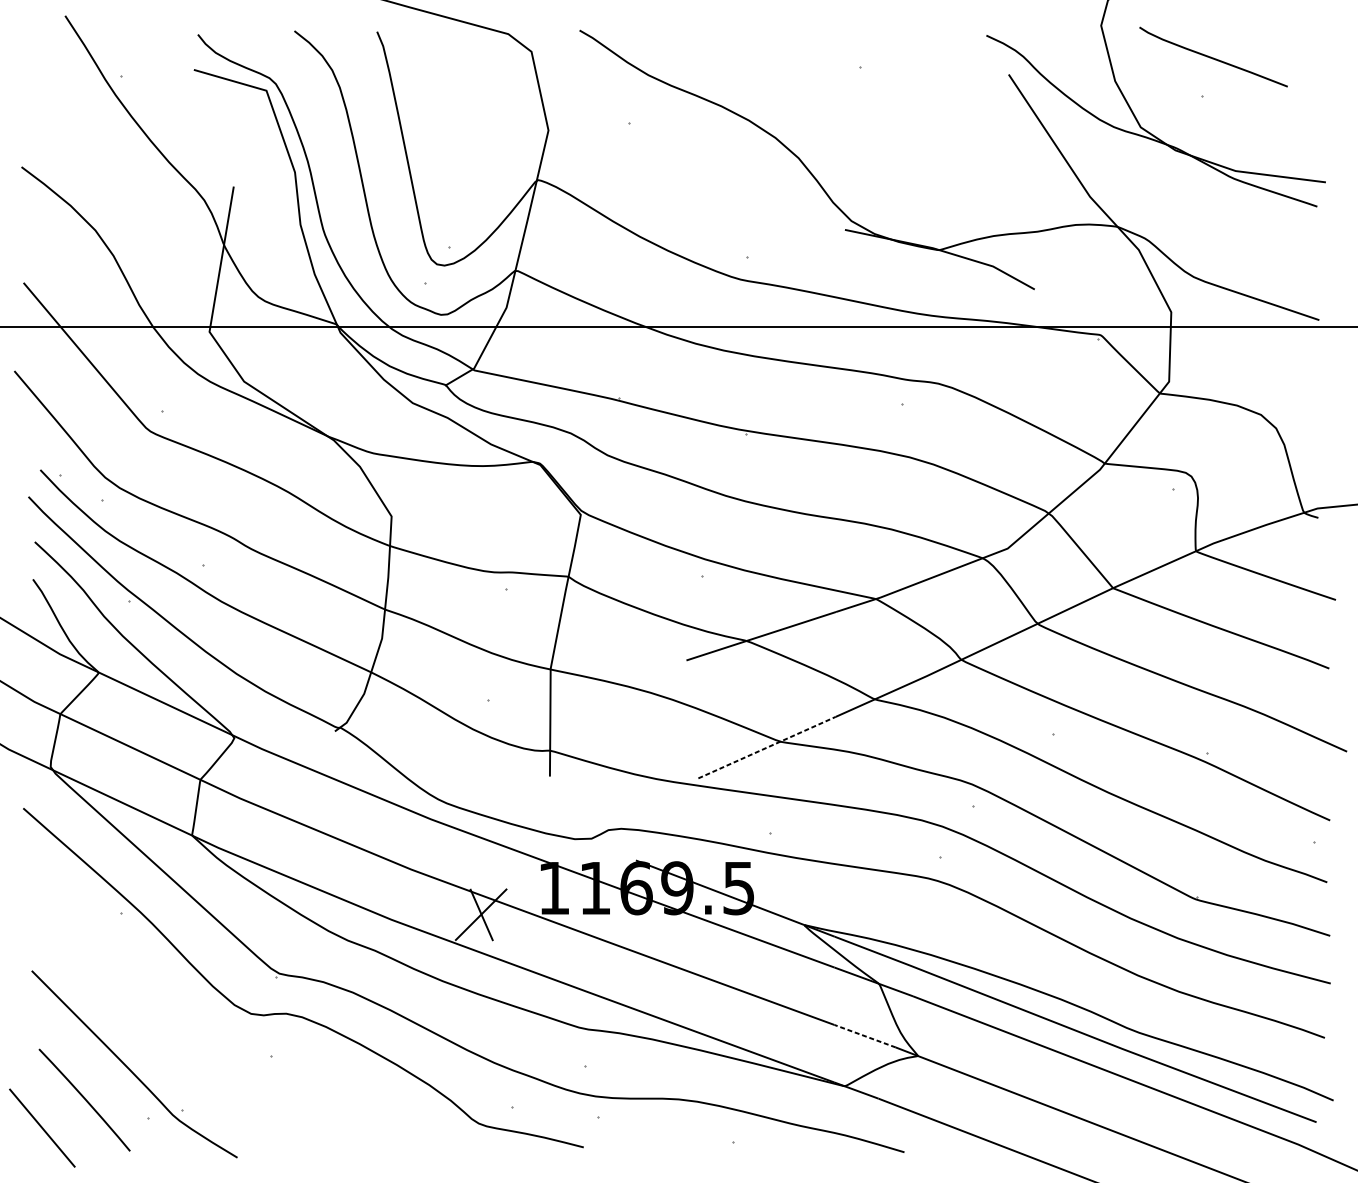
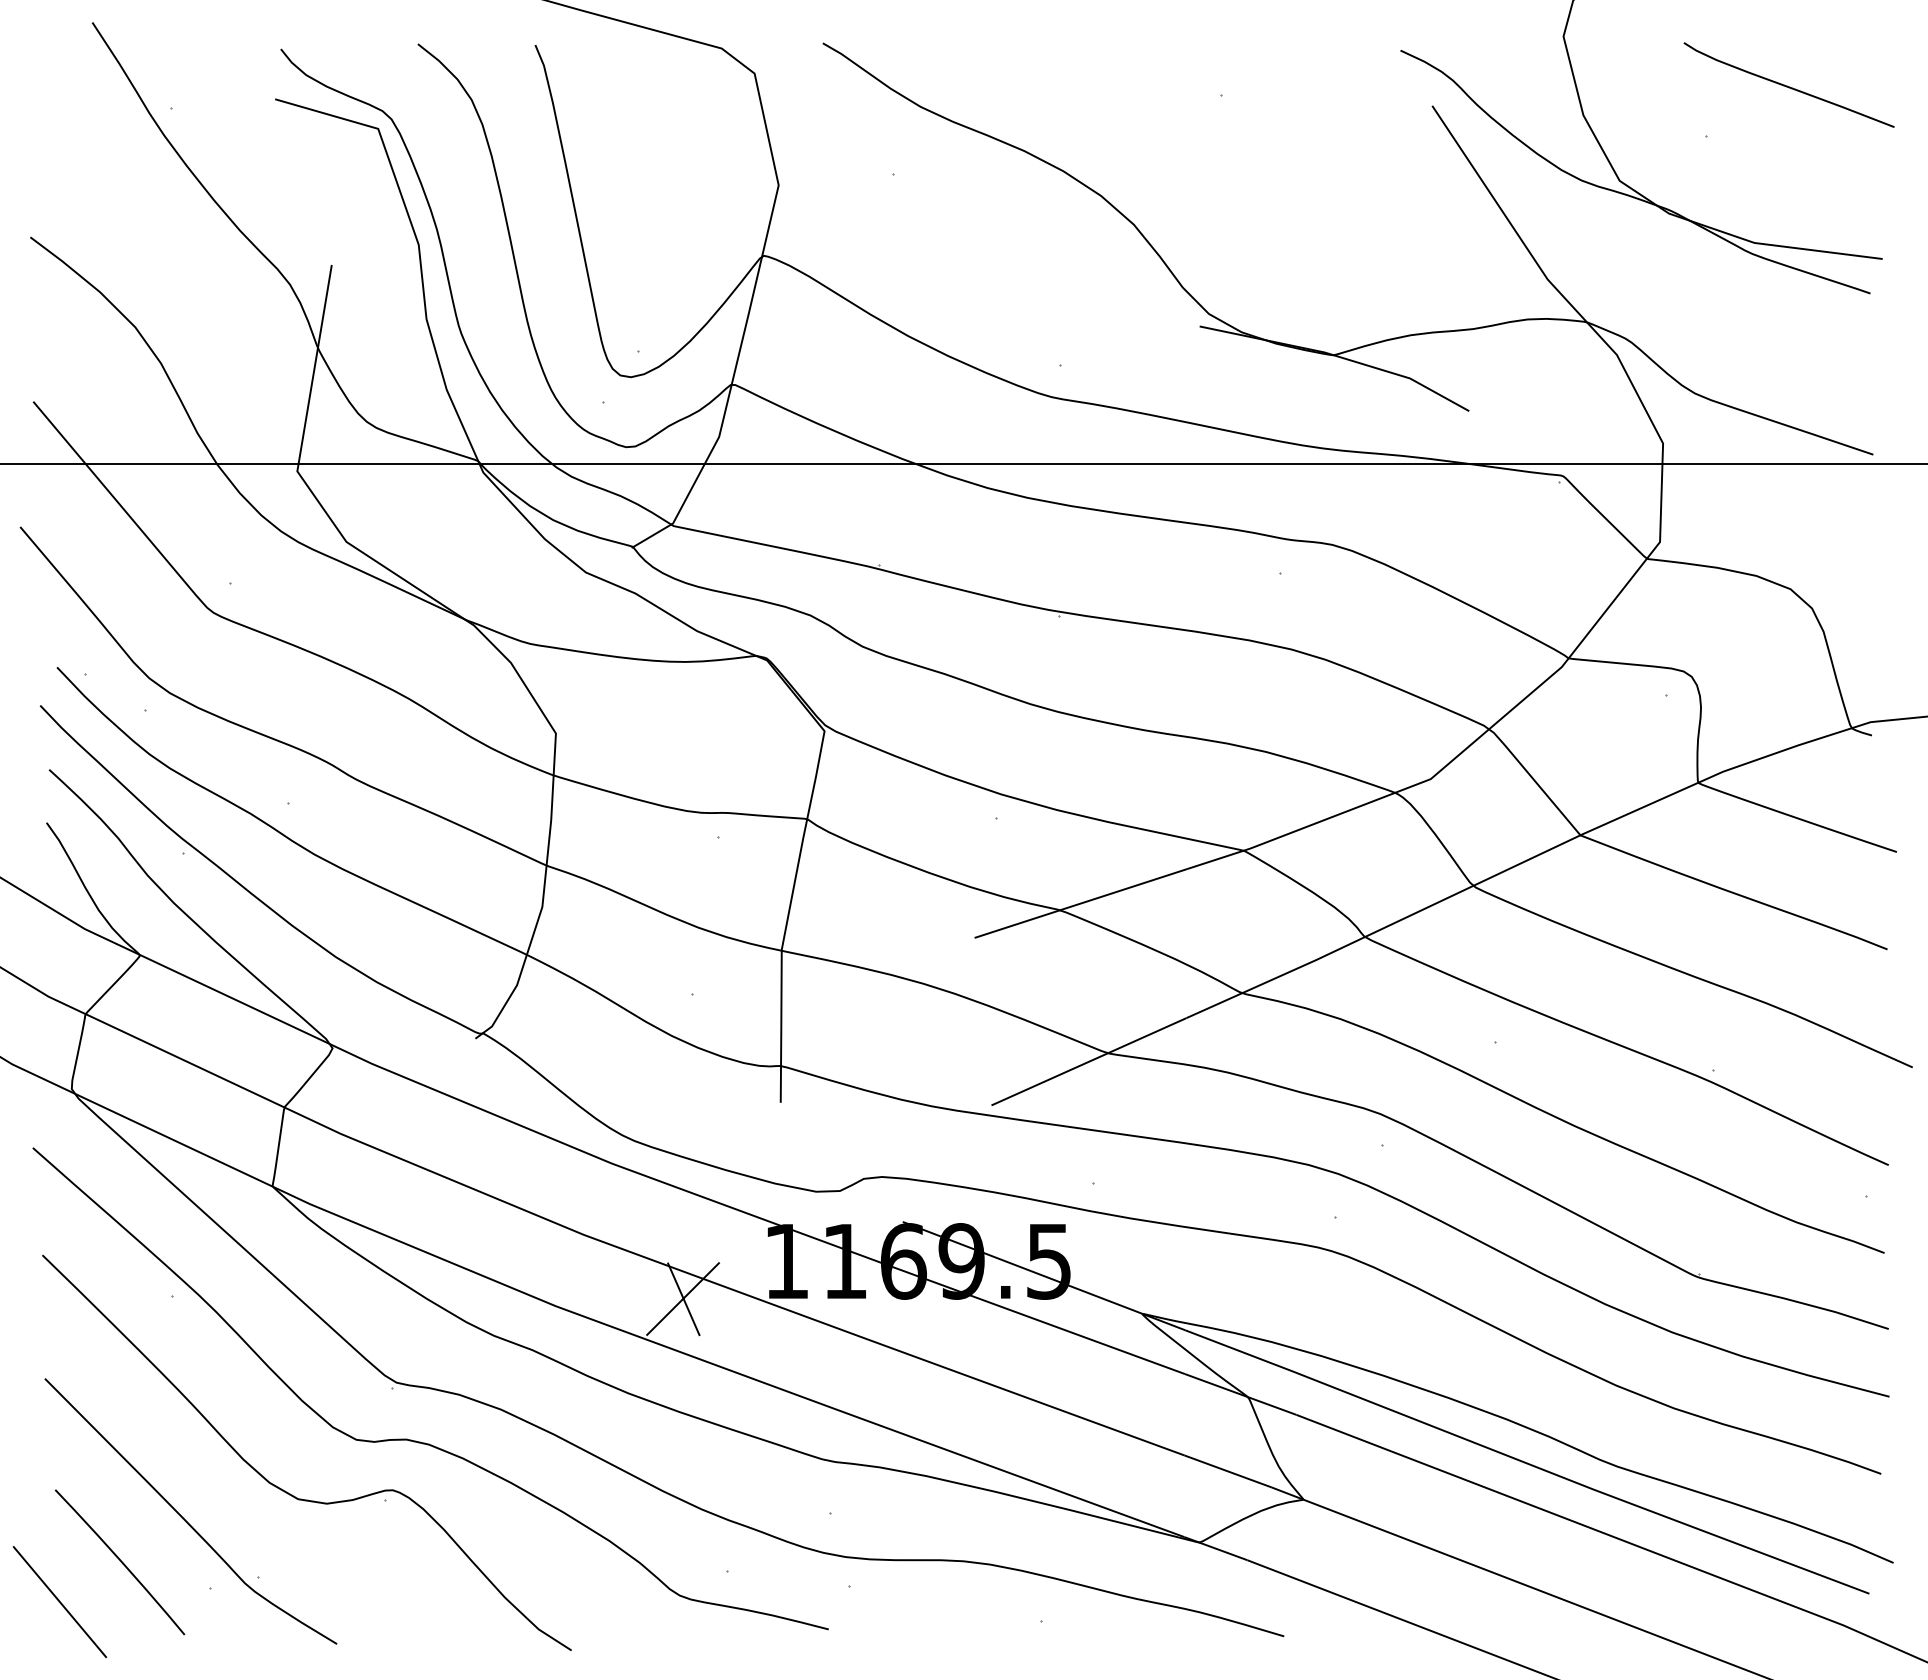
curve: (1212, 57) -> (1787, 85), moved
line: (767, 747) -> (1089, 1061), dashed -> solid
line: (864, 1036) -> (1227, 1471), dashed -> solid
curve: (201, 1049) -> (285, 1490), added

